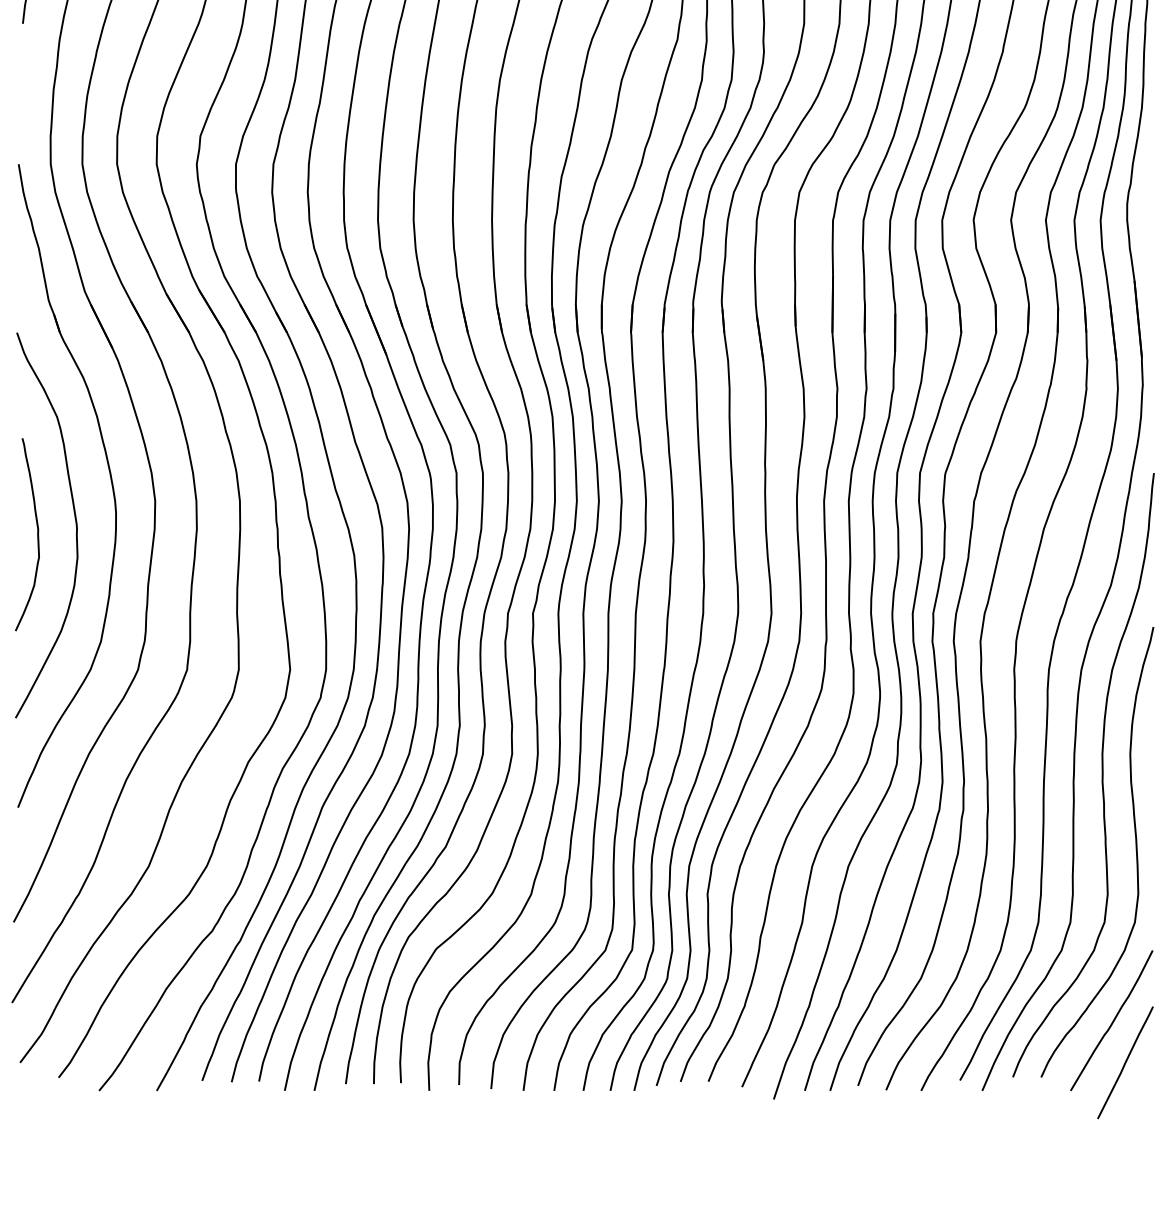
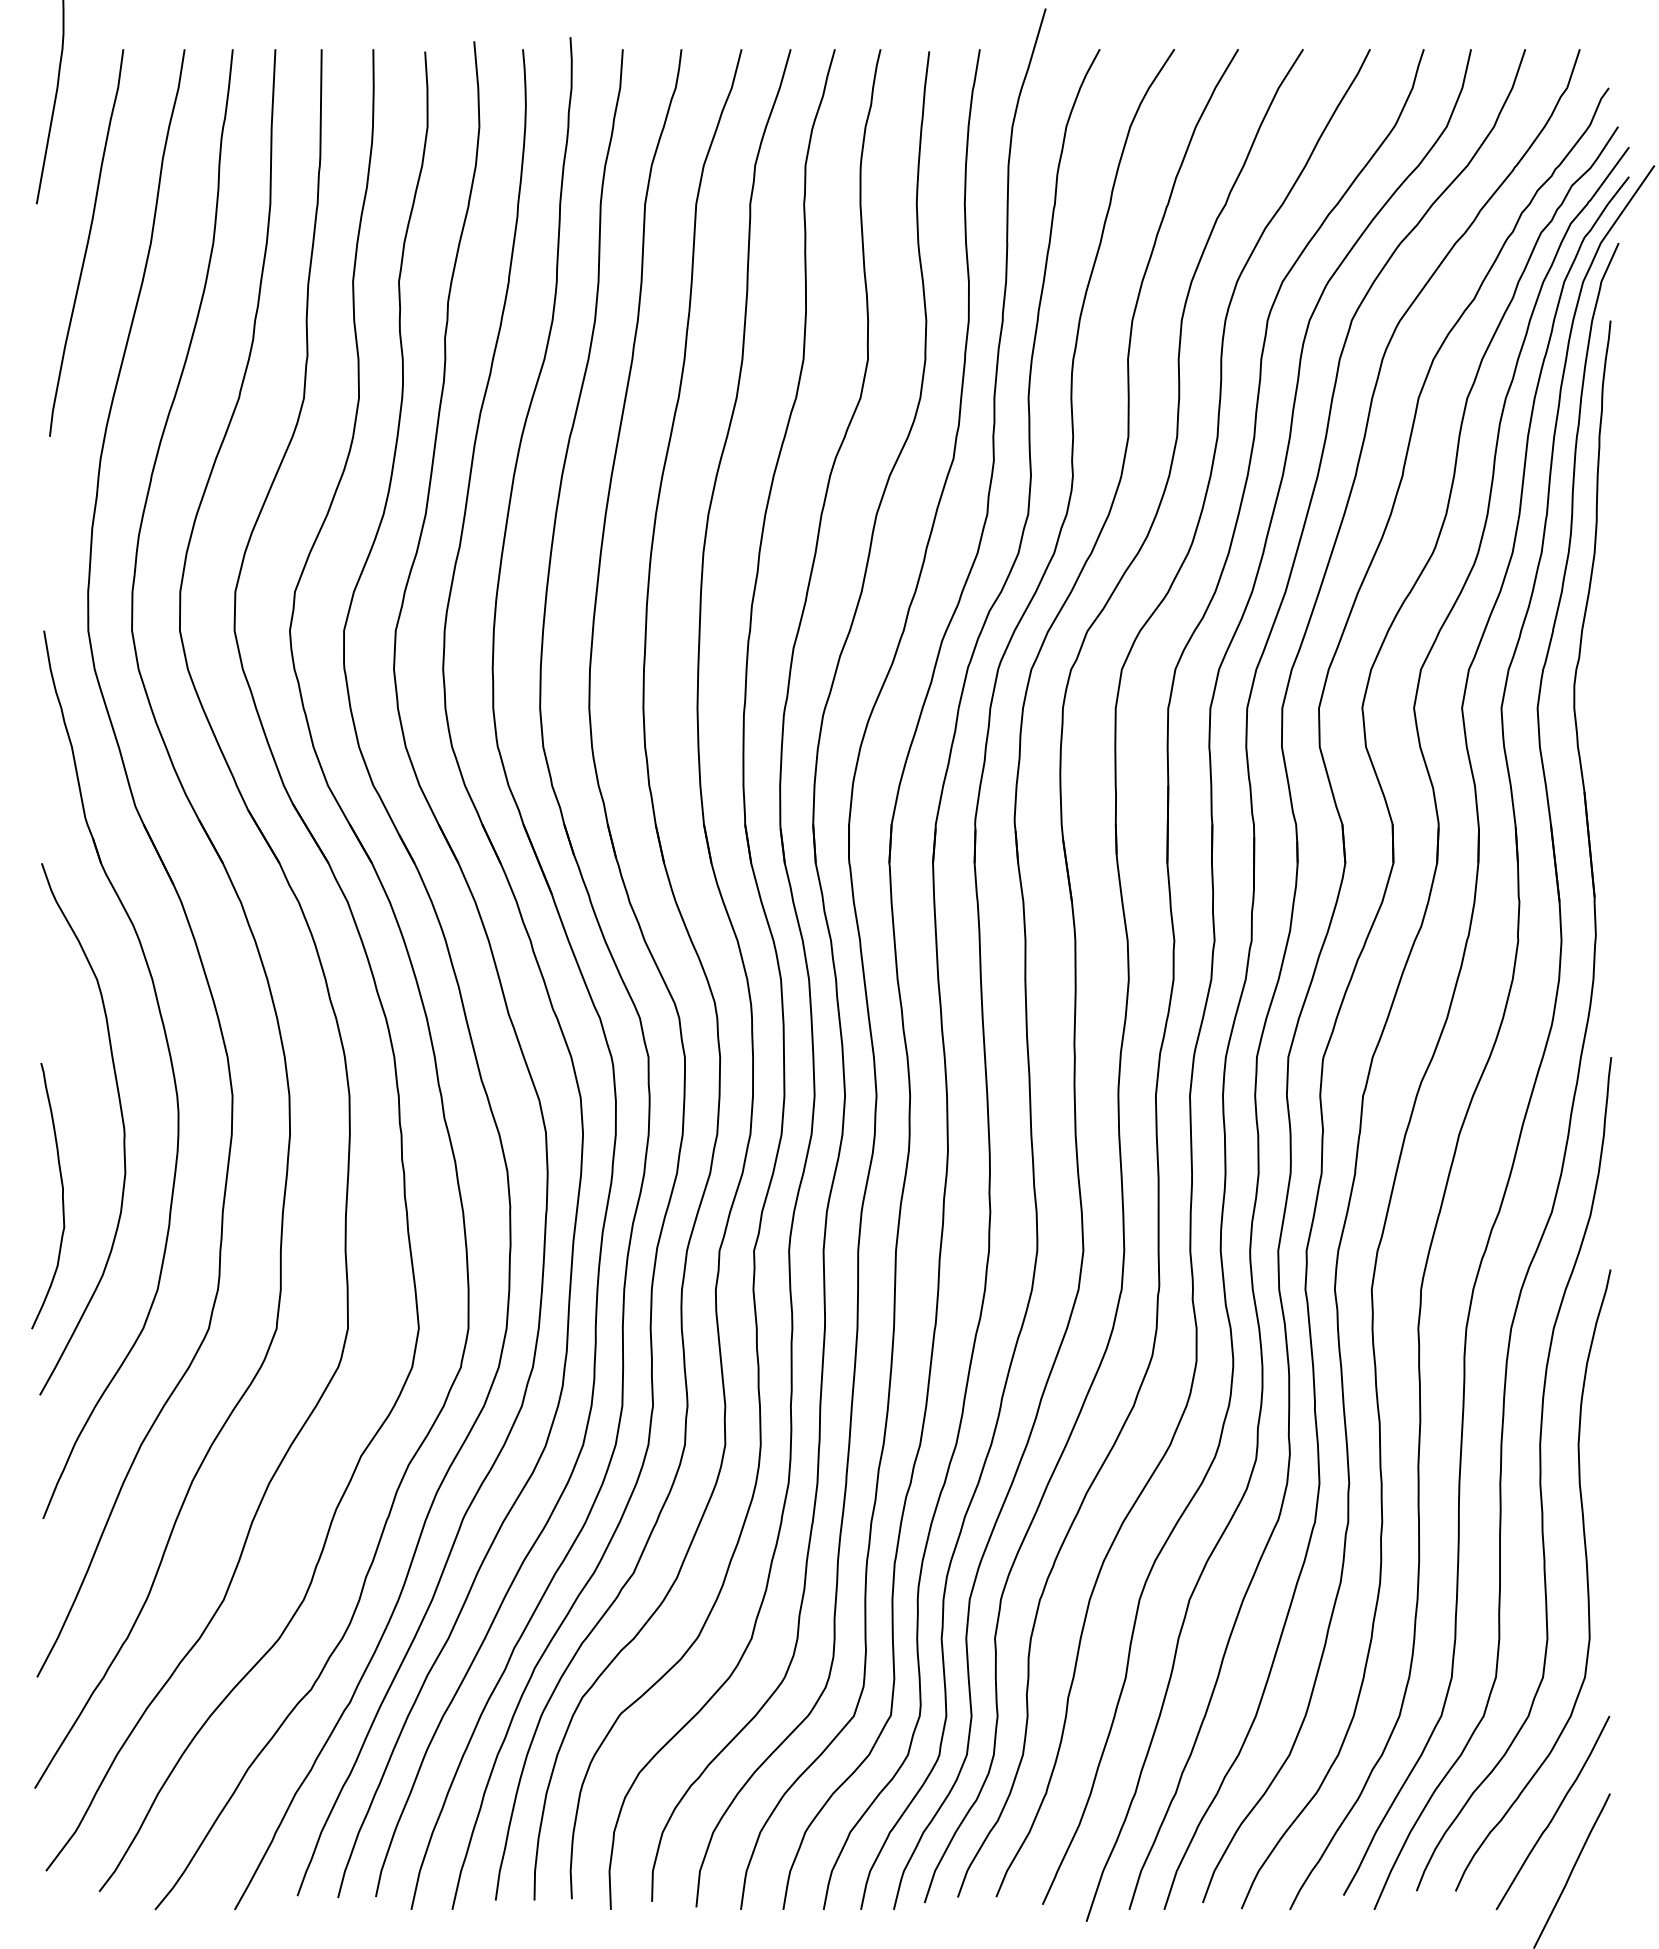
curve: (37, 534) -> (62, 1196), moved

